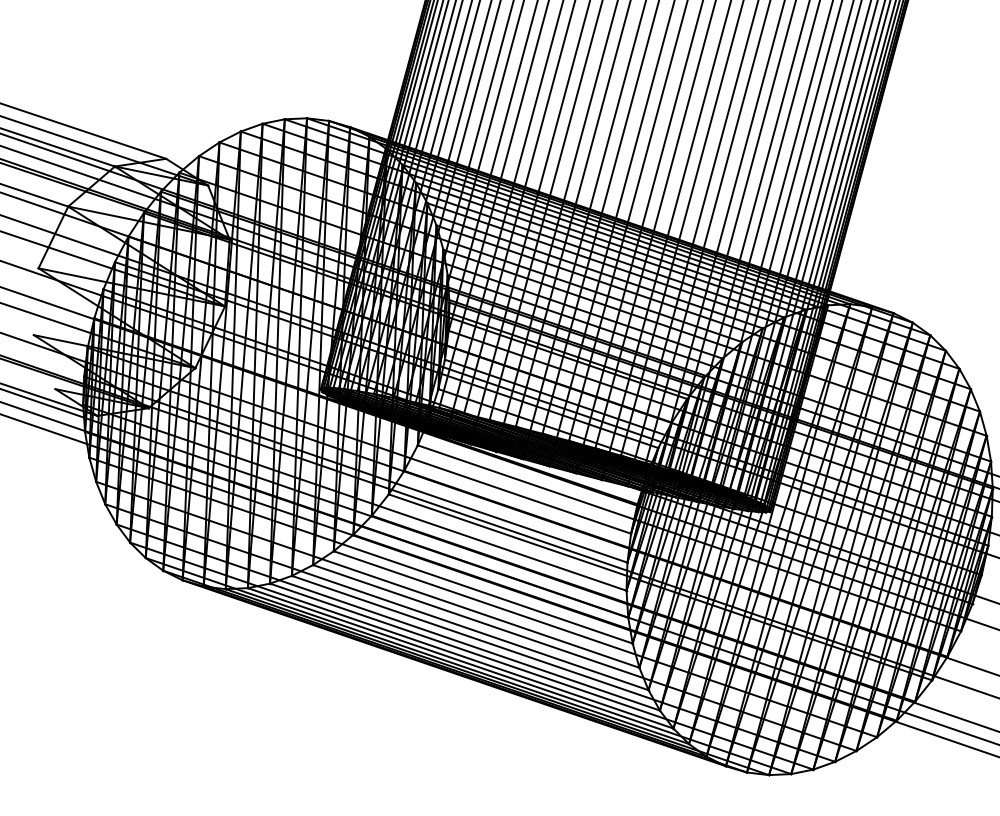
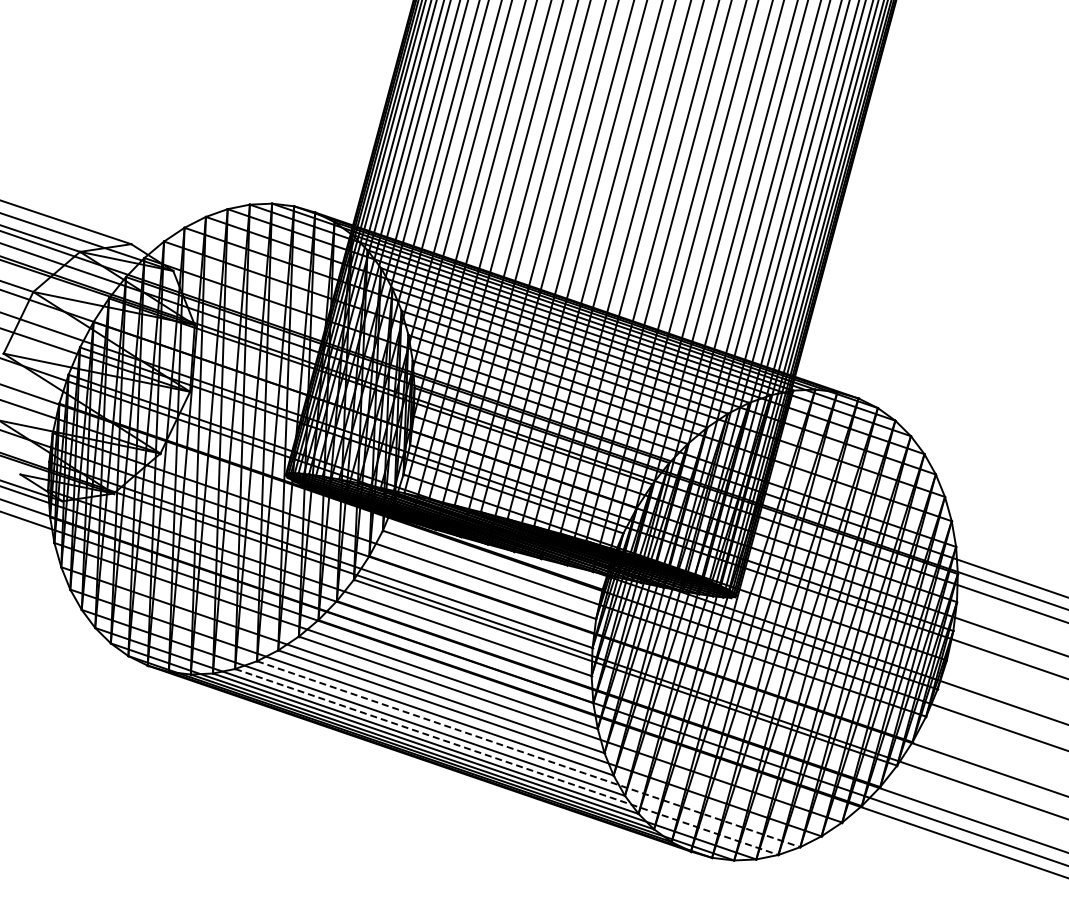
line: (564, 669) -> (529, 754), solid -> dashed
line: (542, 677) -> (507, 762), solid -> dashed

